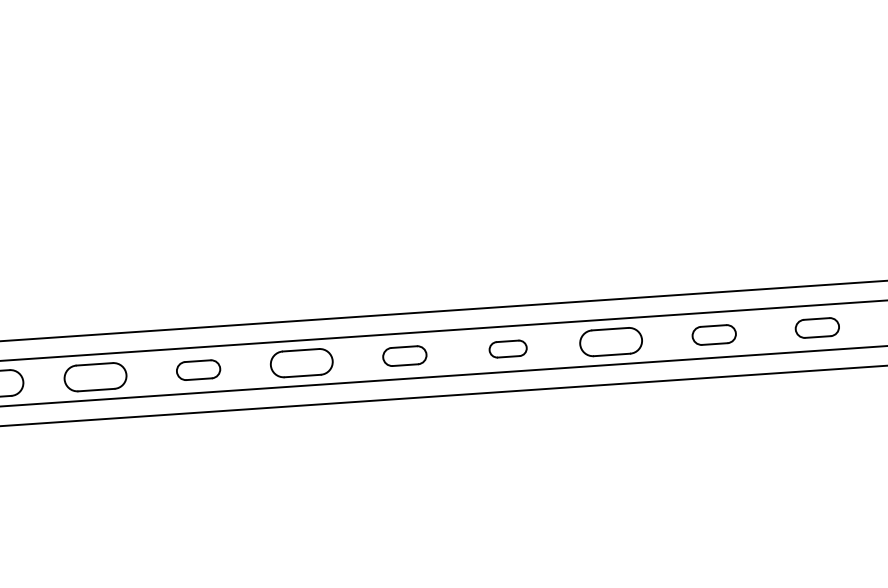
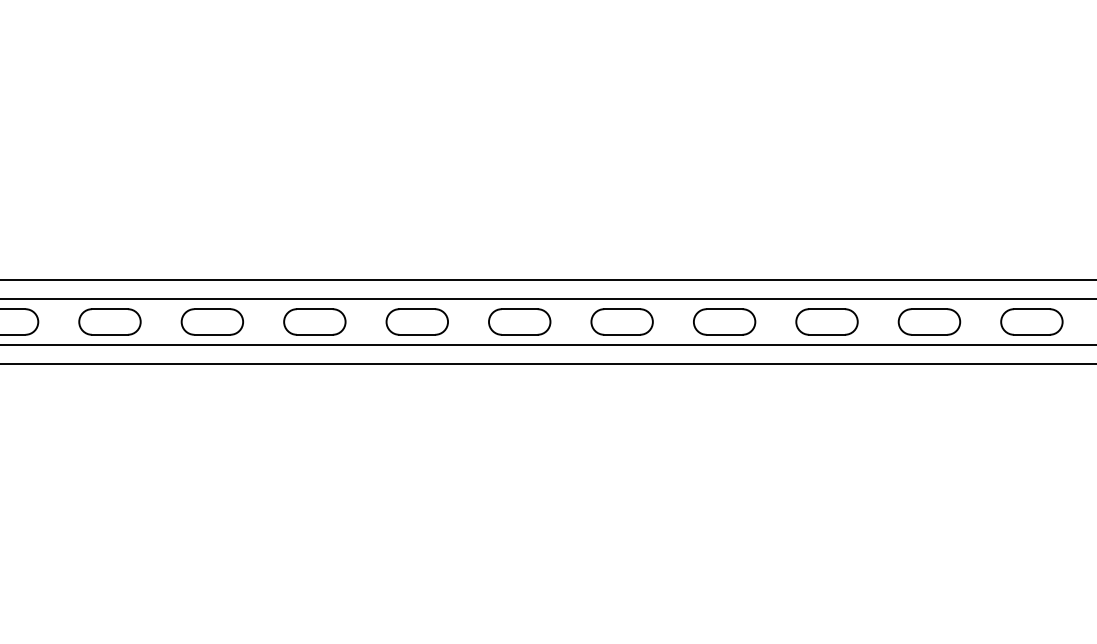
part: (816, 327) -> (1031, 321), size x1.43
part: (714, 334) -> (929, 321), size x1.43
part: (507, 348) -> (724, 321), size x1.67
part: (404, 355) -> (621, 321), size x1.43
part: (197, 369) -> (416, 321), size x1.43

